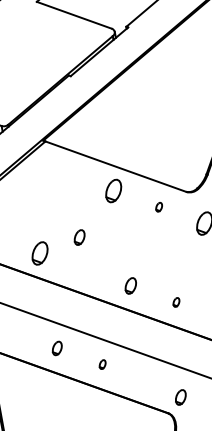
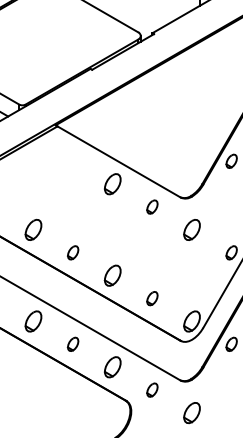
part: (159, 206) -> (152, 206), size x1.67
part: (79, 237) -> (73, 252), moved
part: (130, 285) -> (112, 275), size x1.43
part: (176, 302) -> (152, 298), size x1.67
part: (57, 348) -> (33, 321), size x1.67
part: (101, 363) -> (72, 343), size x1.67
part: (147, 381) -> (112, 367), added
part: (180, 396) -> (152, 389), moved

